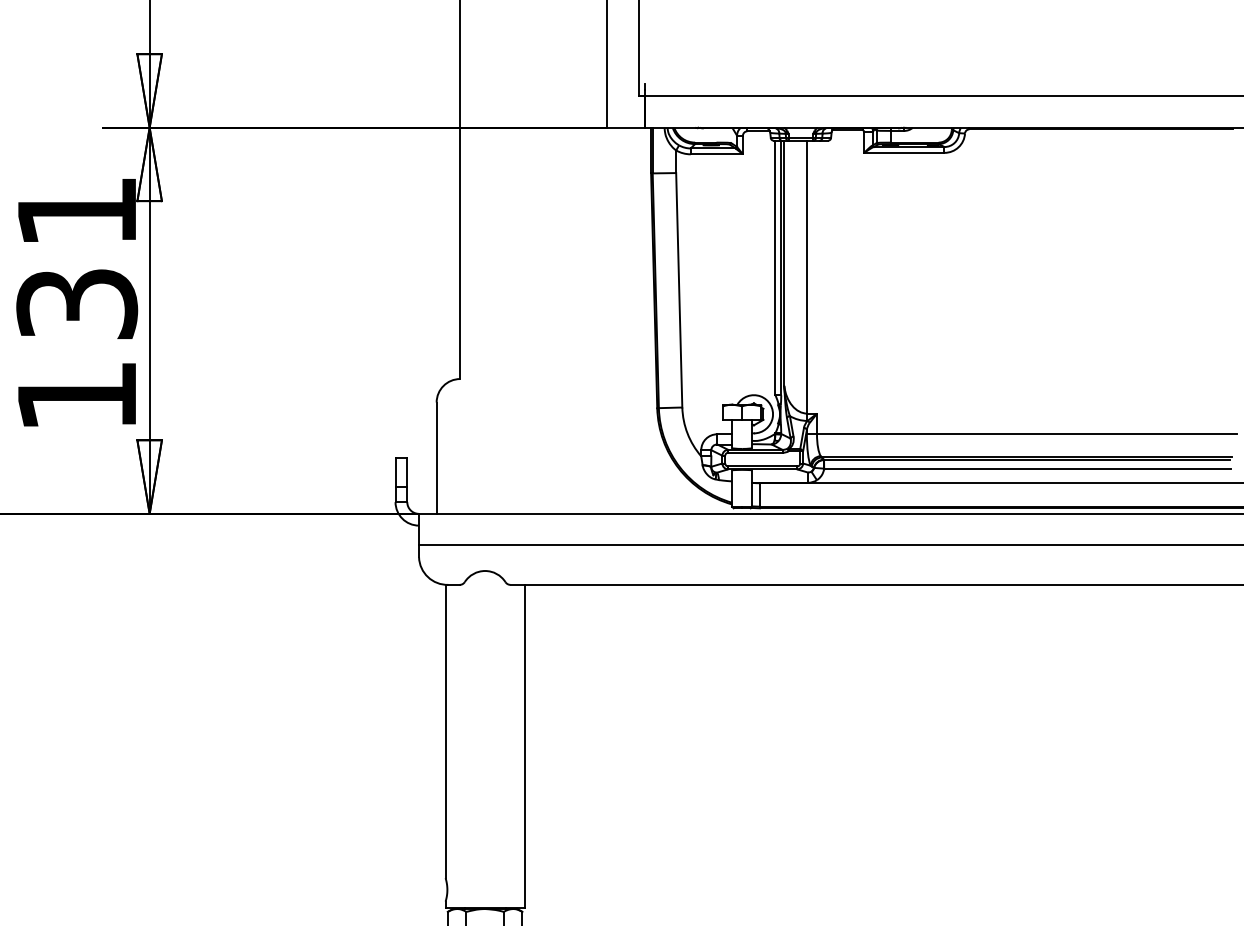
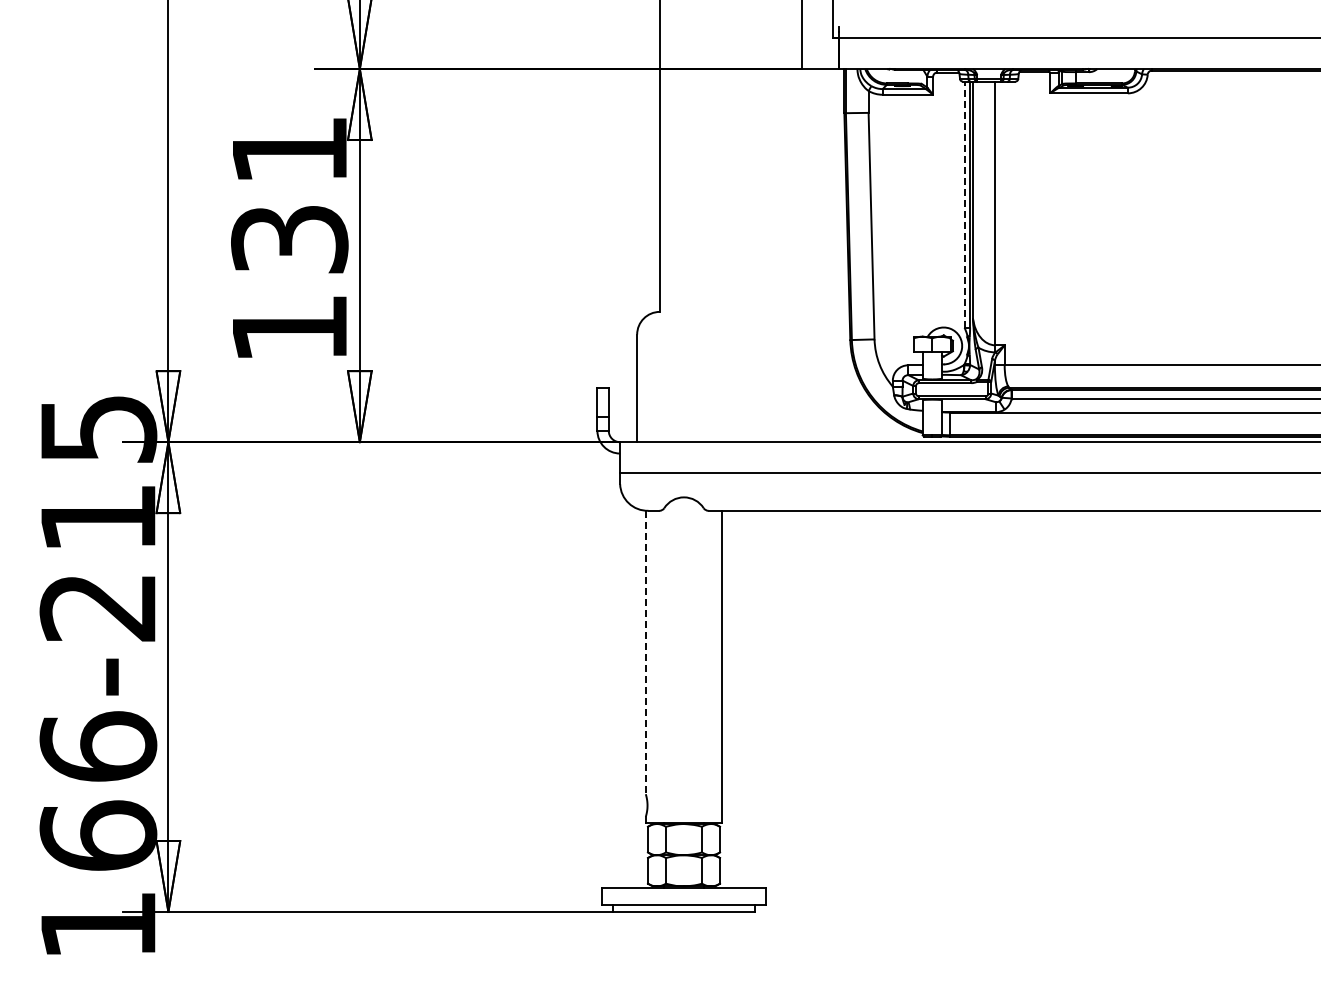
line: (775, 267) -> (964, 204), solid -> dashed
line: (445, 731) -> (645, 652), solid -> dashed

